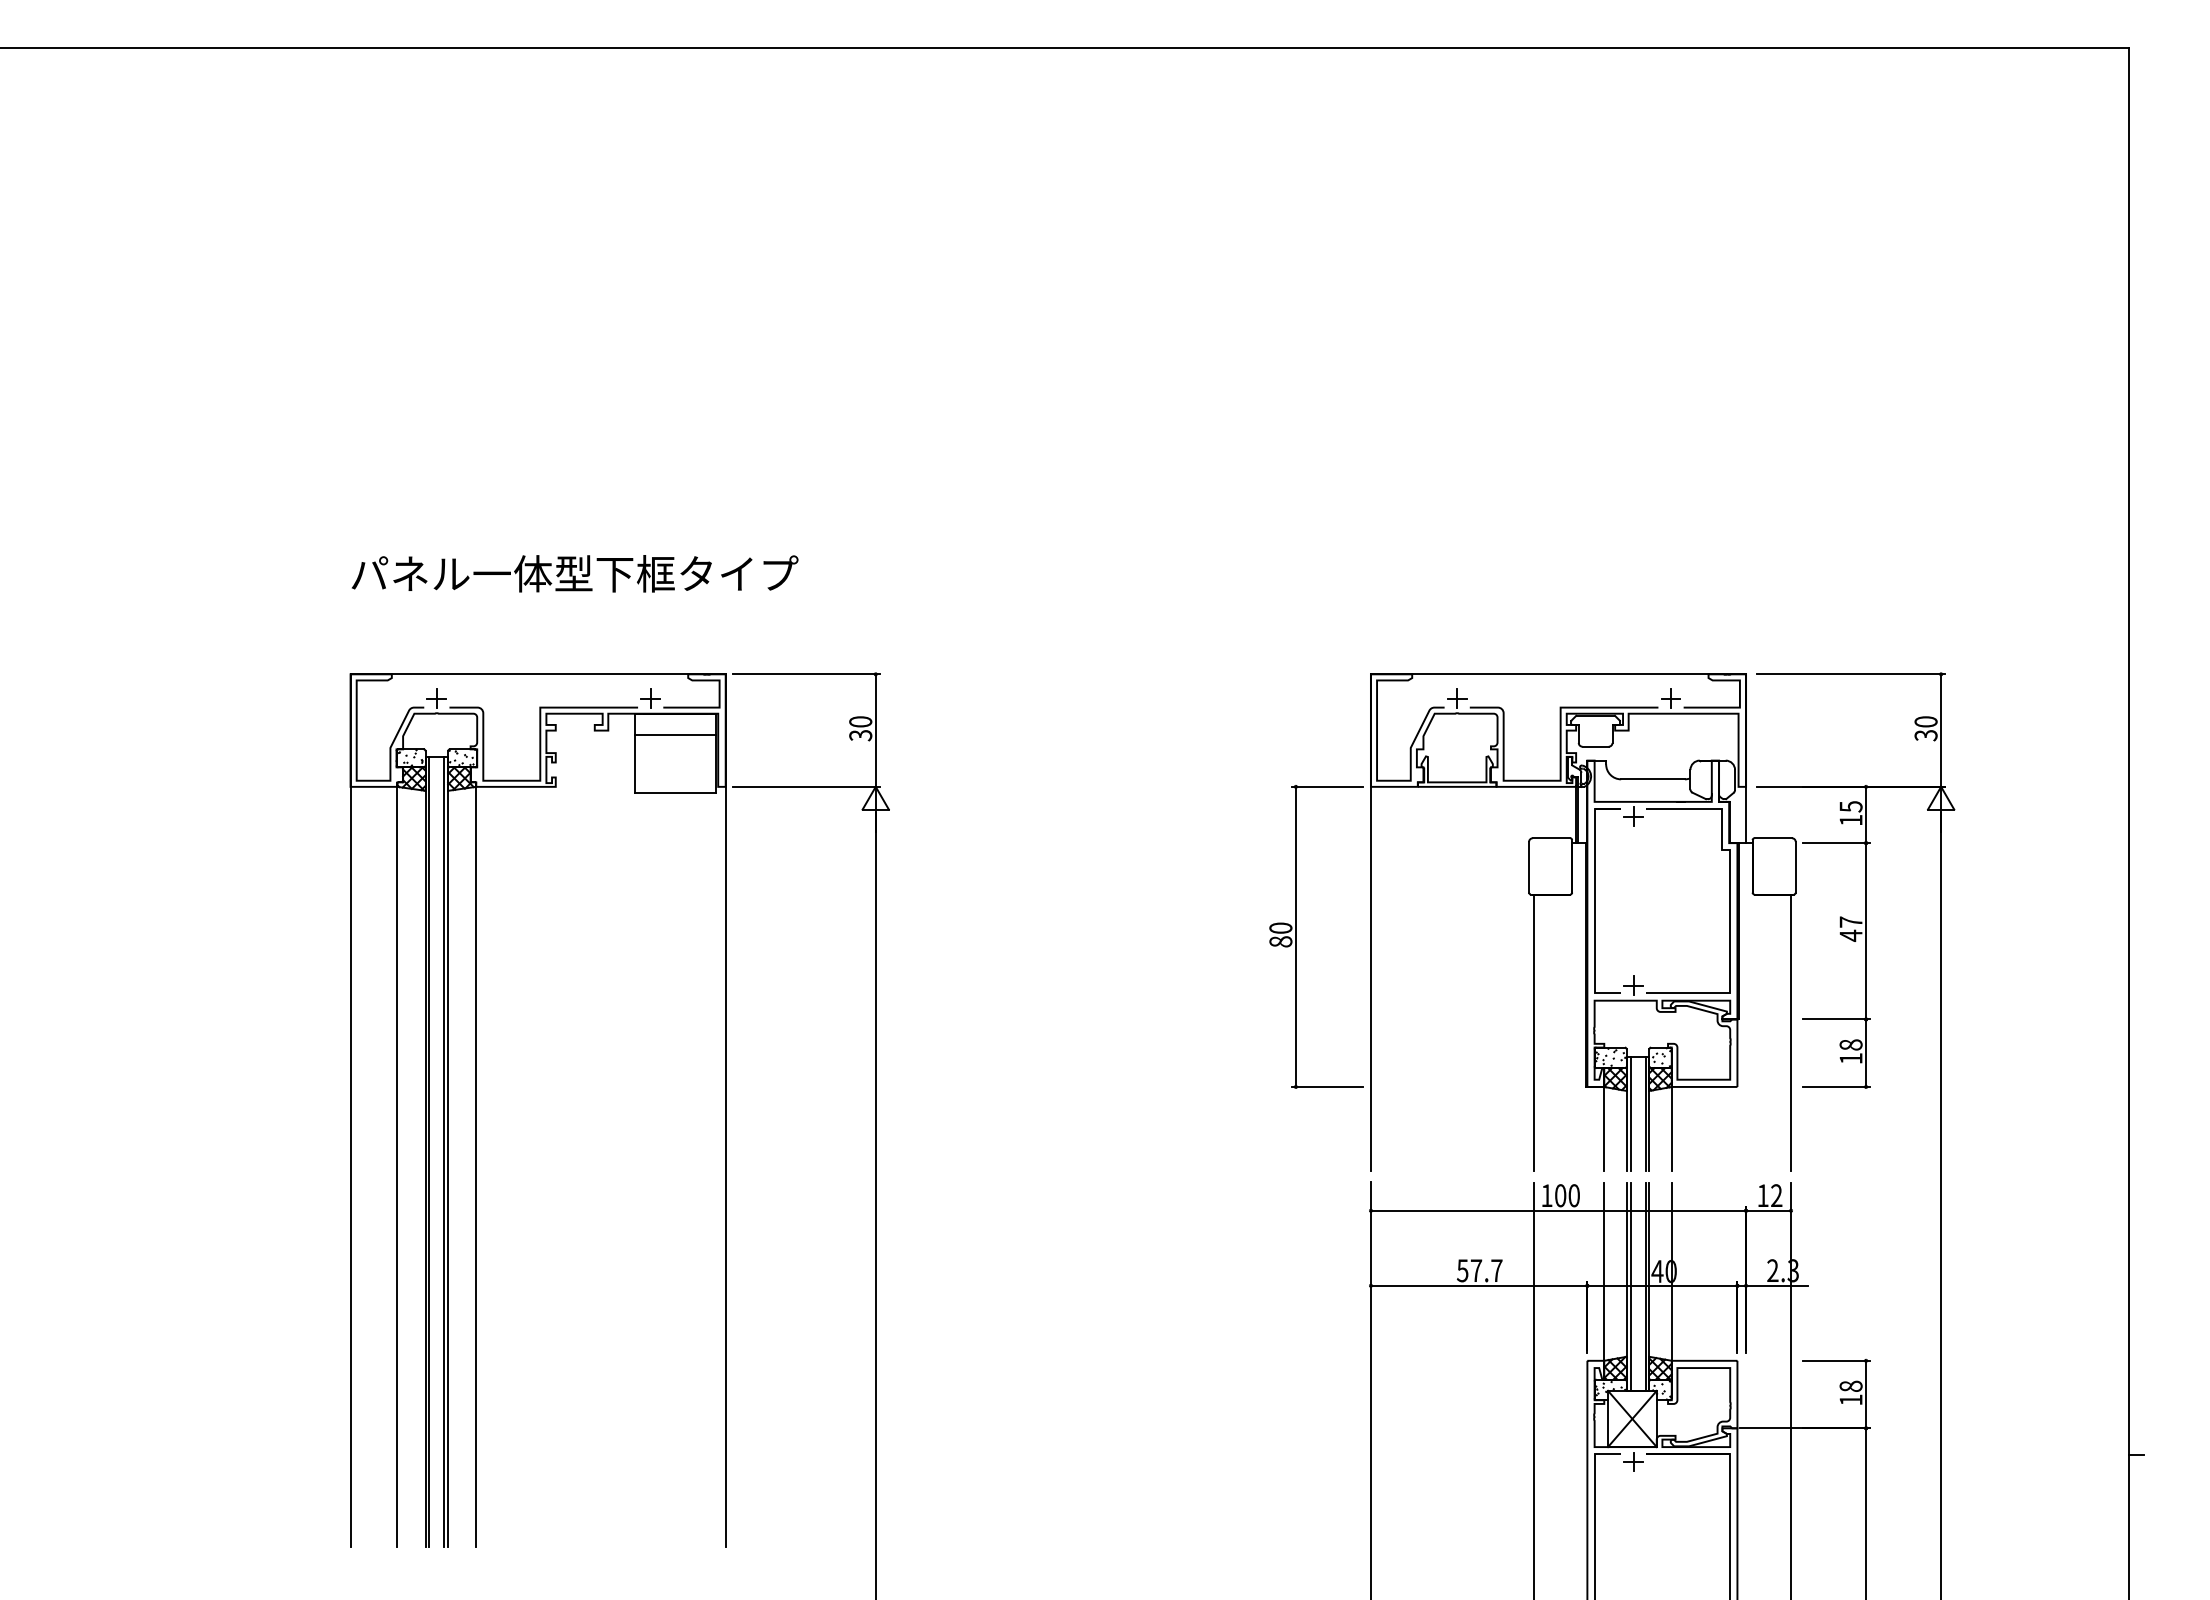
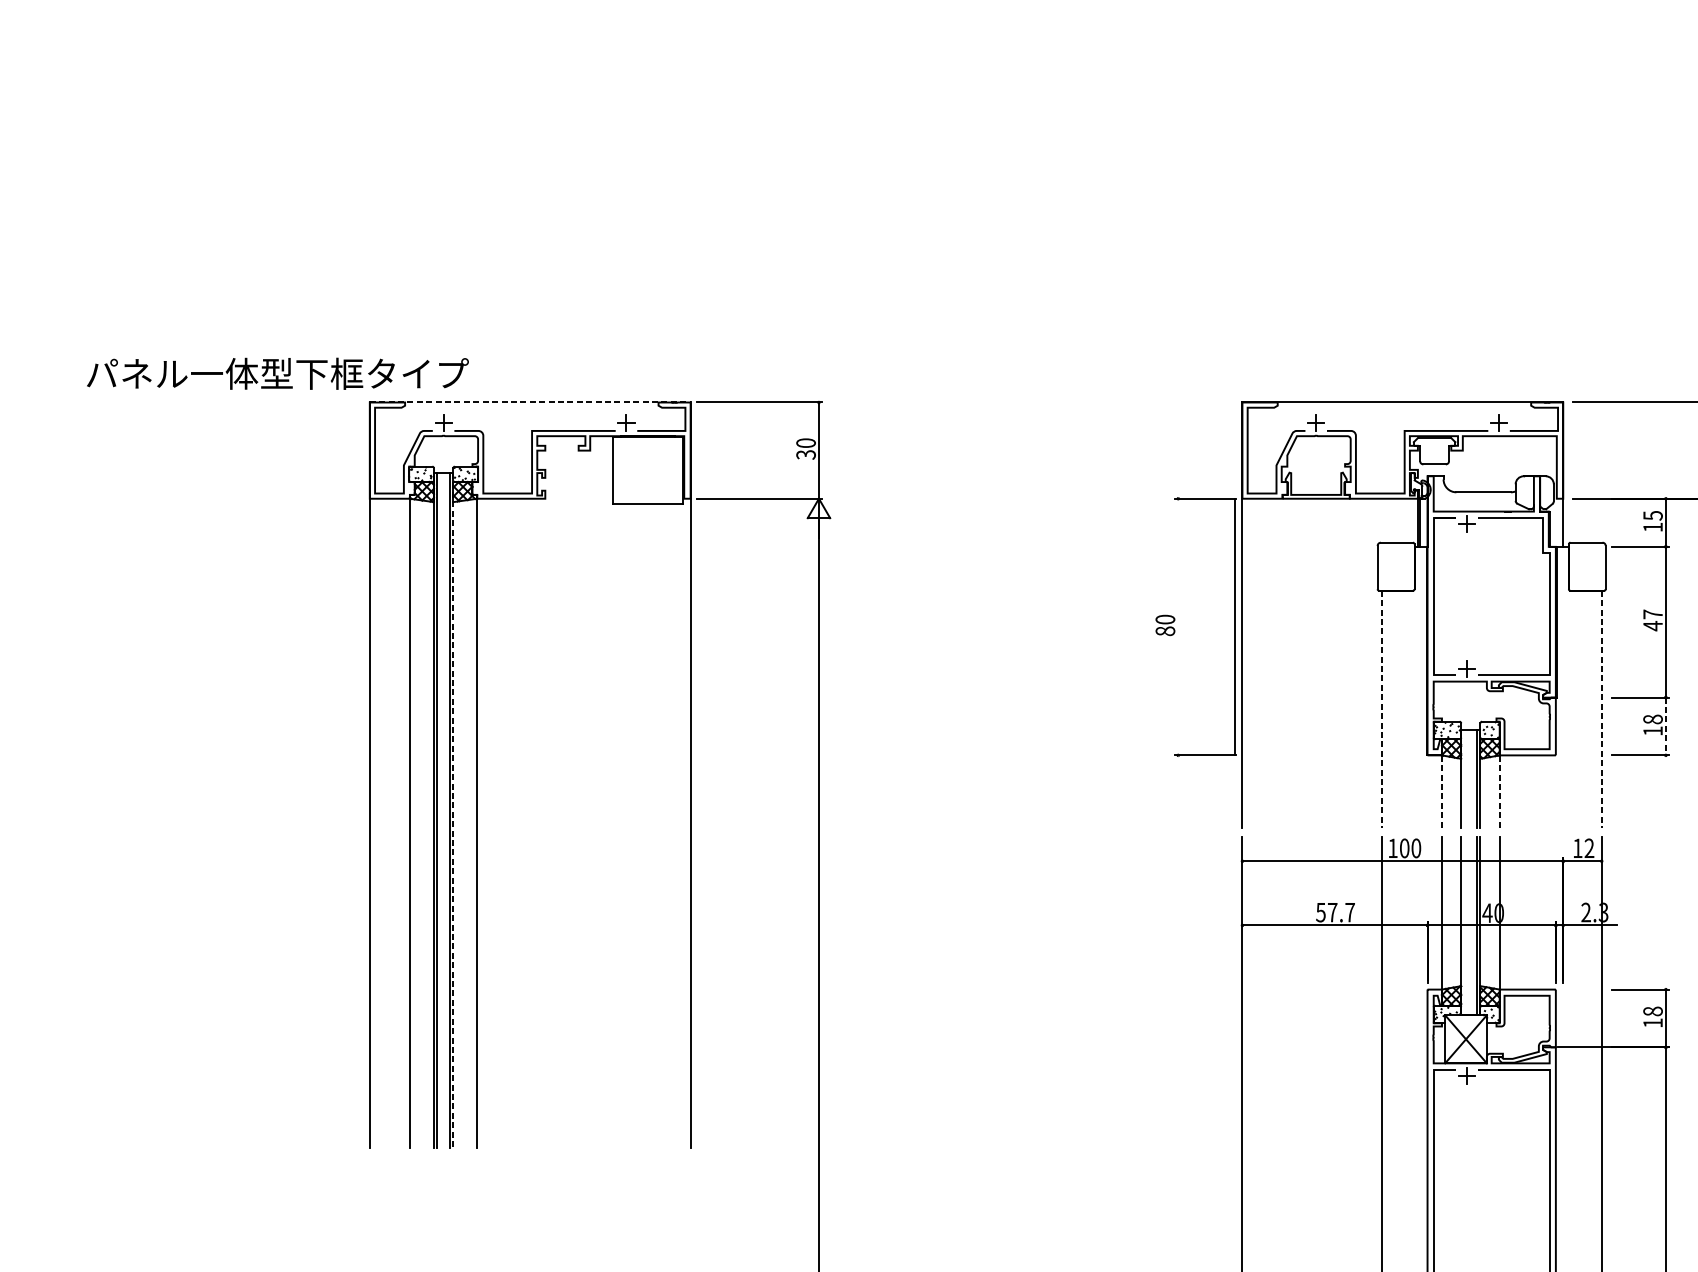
text: (574, 573) -> (277, 373), moved
line: (538, 674) -> (530, 402), solid -> dashed
line: (675, 735) -> (647, 454), removed
line: (1295, 936) -> (1234, 626), moved
line: (1533, 1033) -> (1381, 709), solid -> dashed
line: (1791, 1033) -> (1602, 709), solid -> dashed
line: (1866, 1053) -> (1666, 726), solid -> dashed
line: (1630, 1113) -> (1464, 778), removed
line: (1604, 1124) -> (1442, 787), solid -> dashed
line: (1671, 1124) -> (1499, 787), solid -> dashed
line: (448, 1151) -> (453, 810), solid -> dashed
line: (1630, 1286) -> (1464, 926), removed

